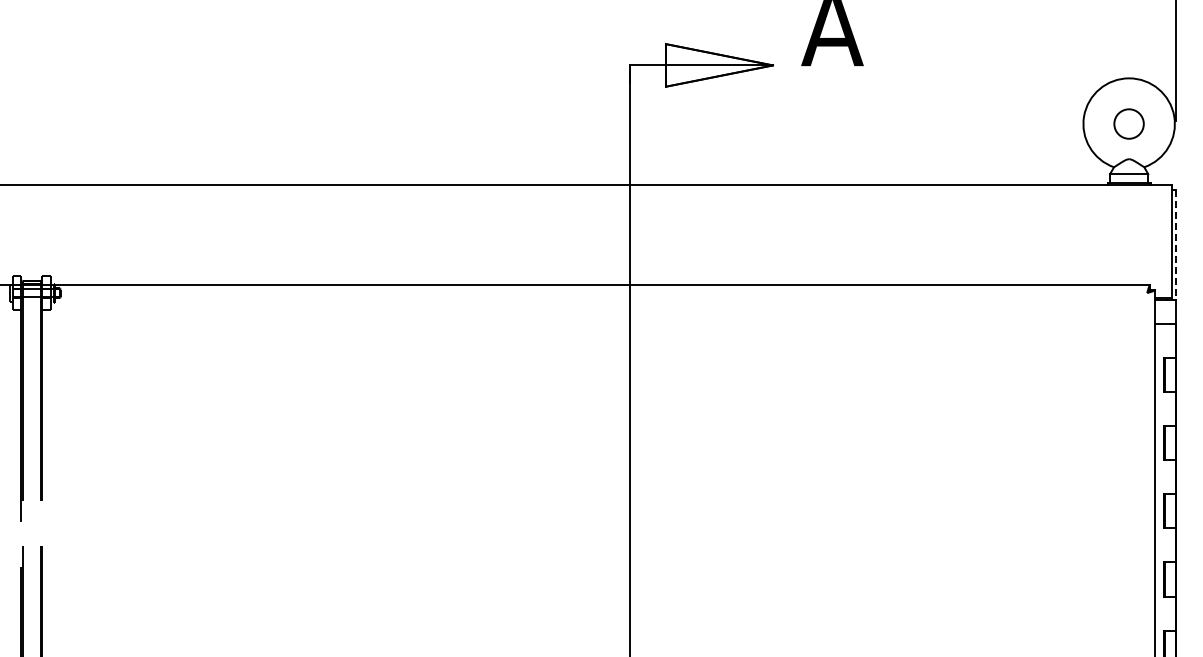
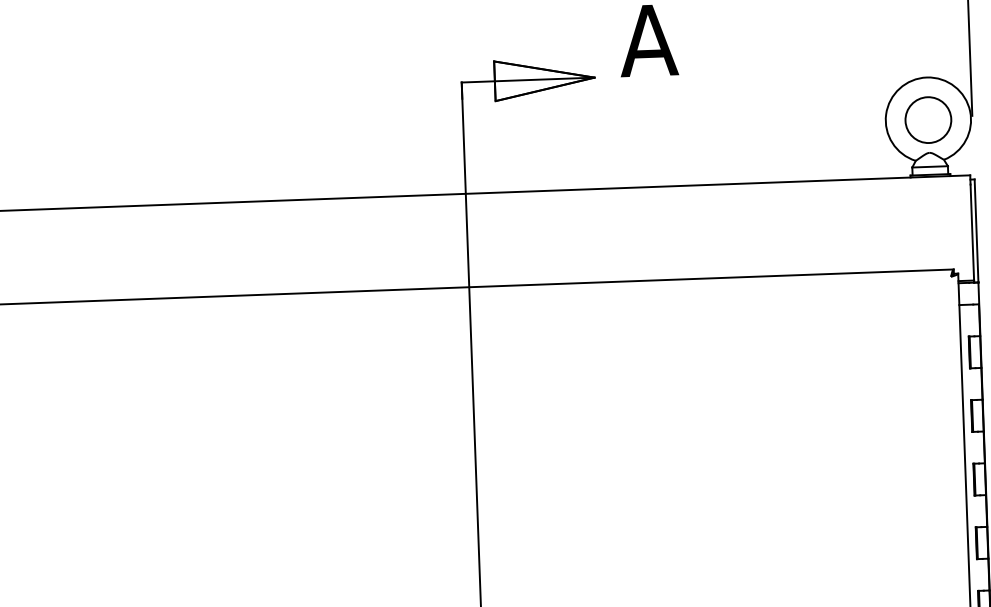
circle: (1128, 123) -> (927, 119), size x1.67
line: (1176, 245) -> (976, 231), dashed -> solid

